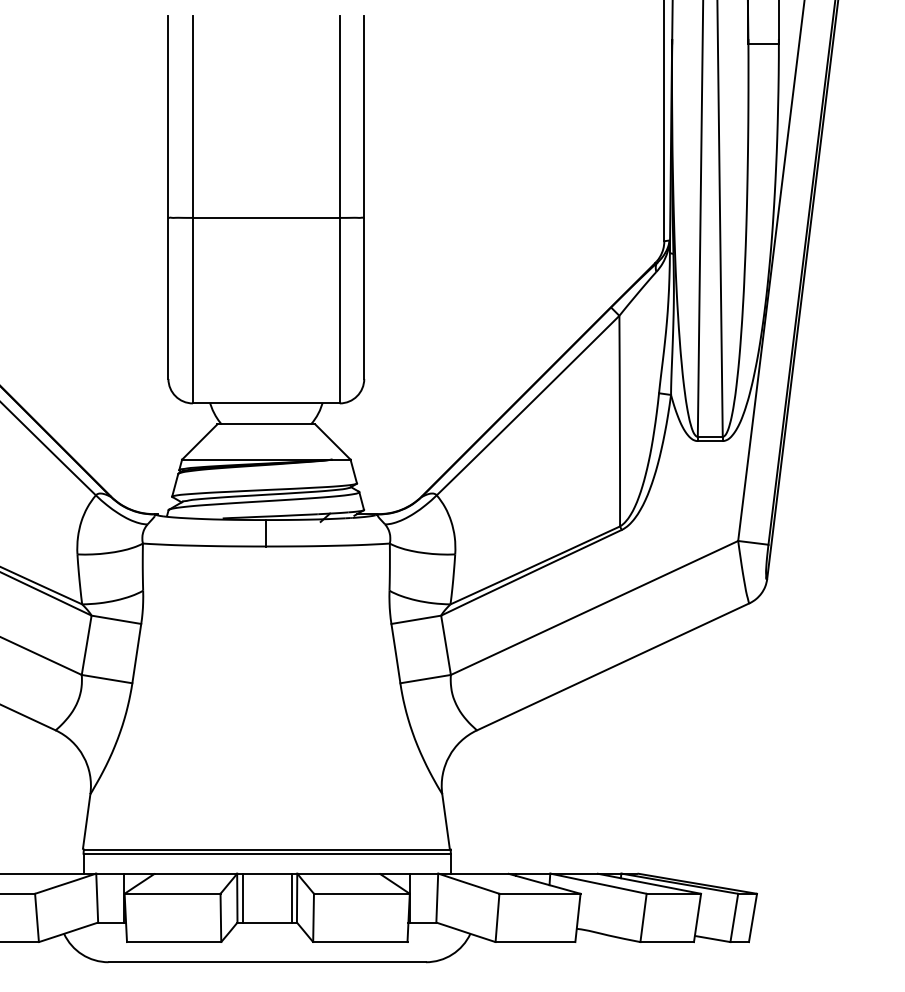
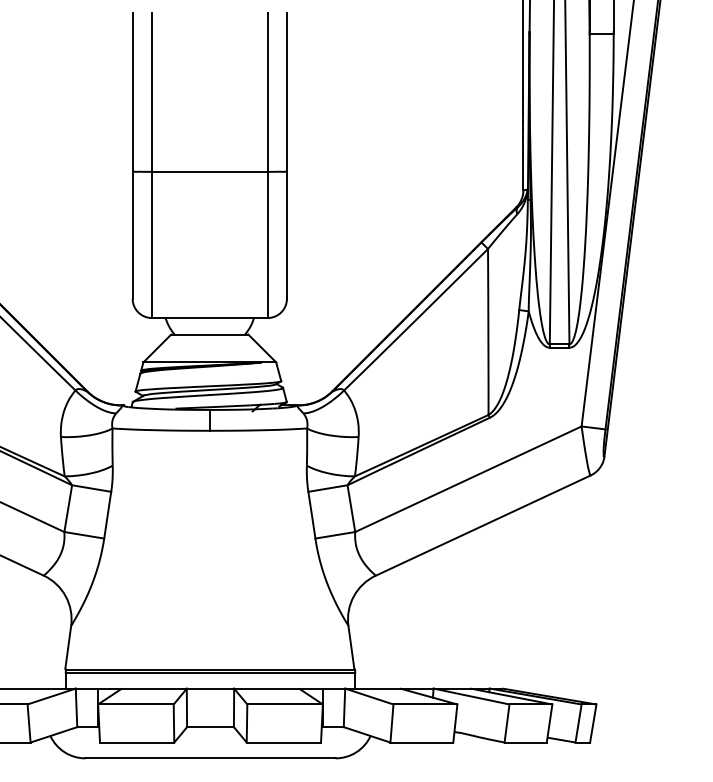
line: (243, 897) -> (191, 707), removed
line: (291, 897) -> (229, 707), removed

